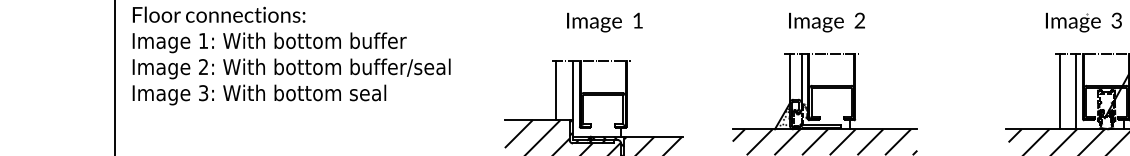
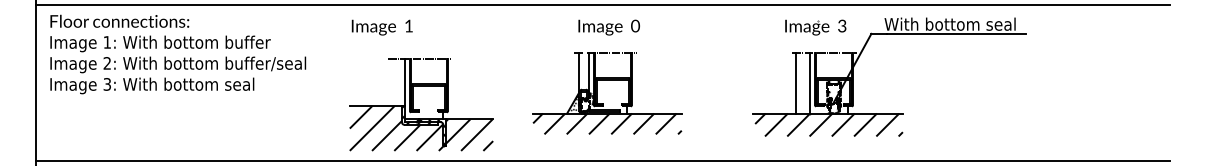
text: (859, 21) -> (635, 26), 2 -> 0
text: (603, 22) -> (381, 27), moved
line: (556, 90) -> (391, 82), removed

